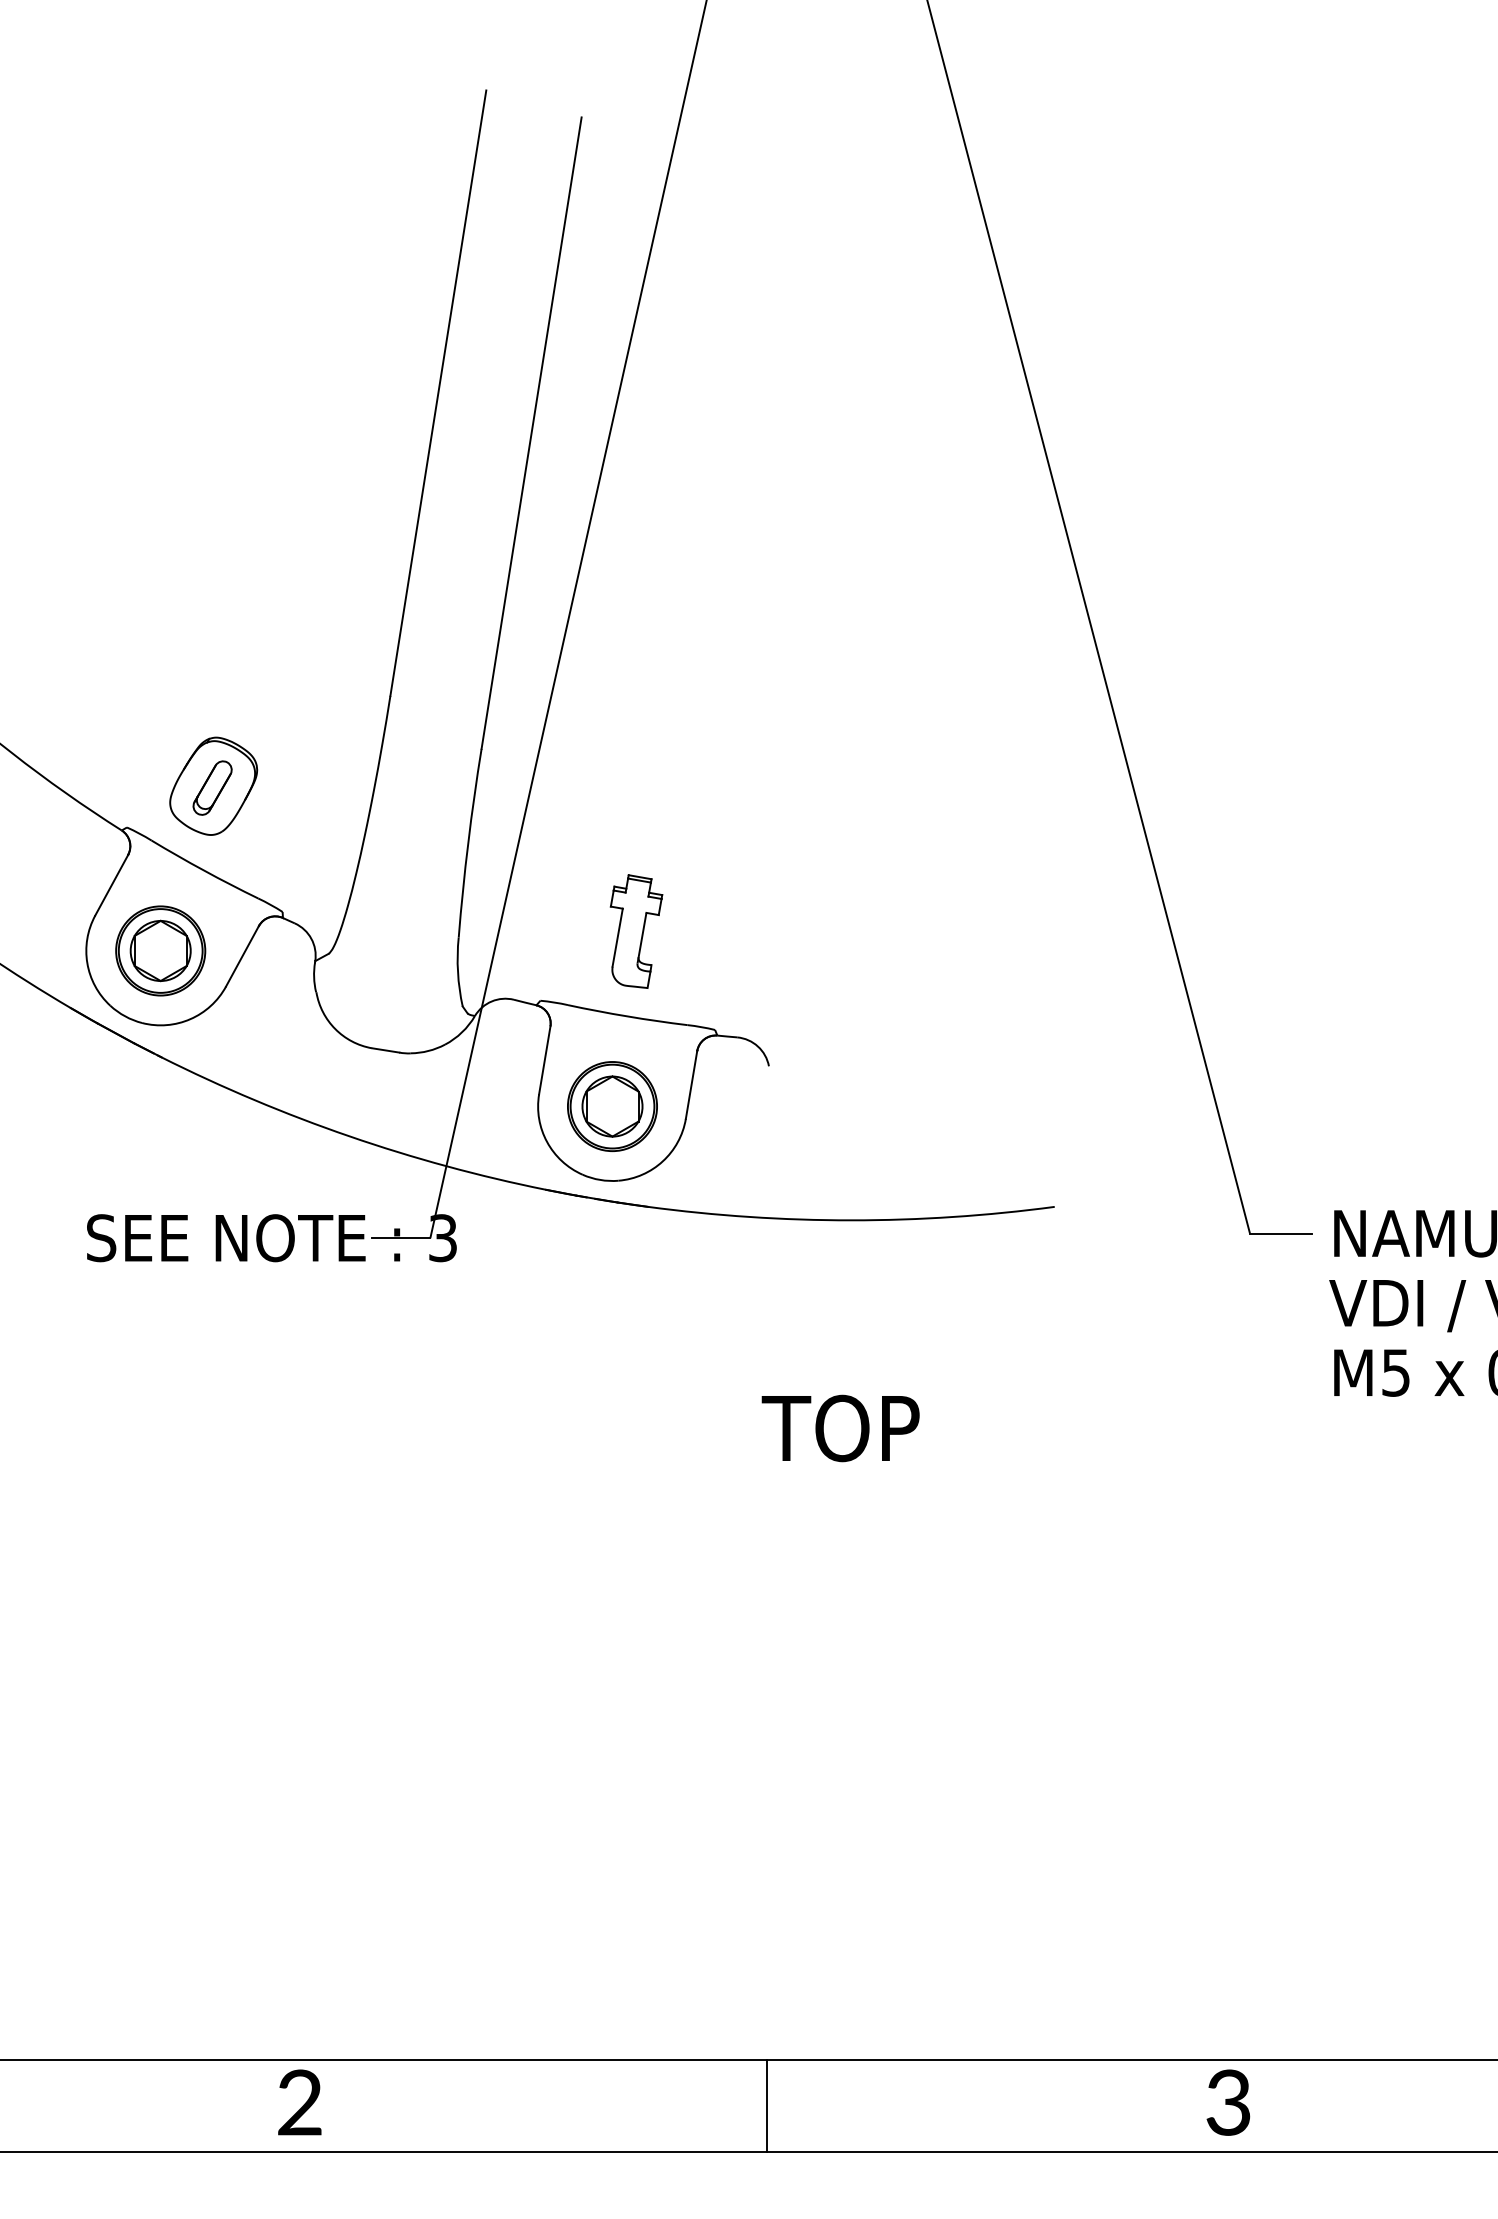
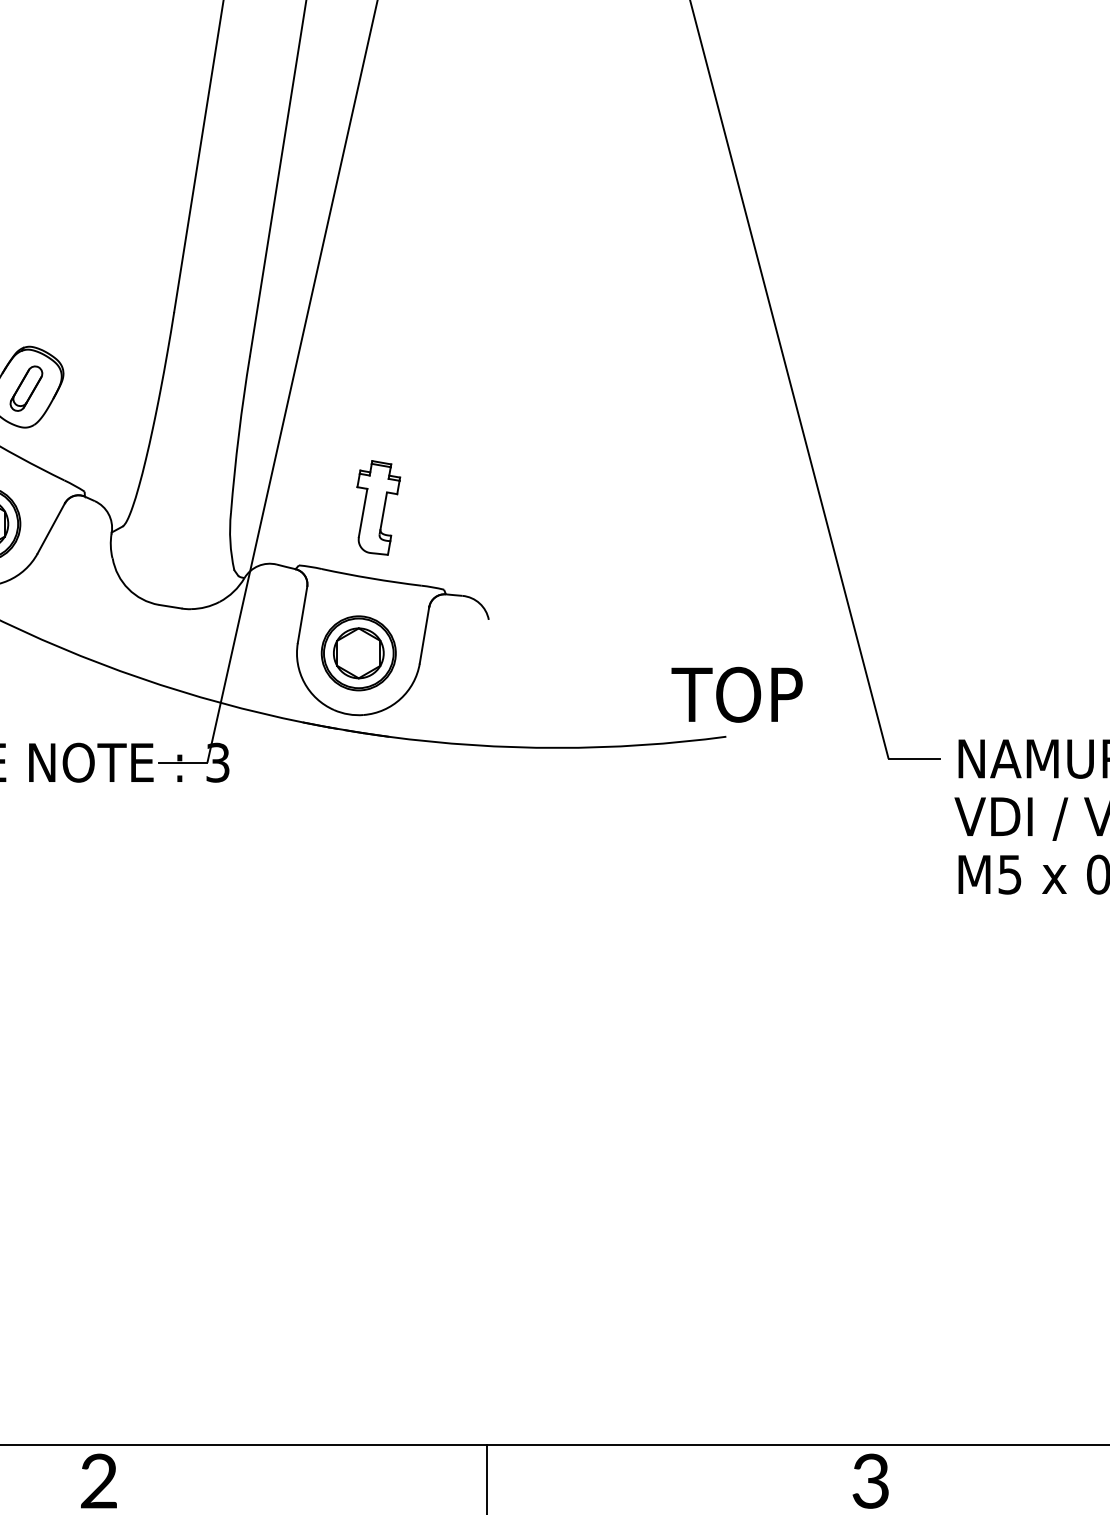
text: (840, 1428) -> (736, 694), moved

